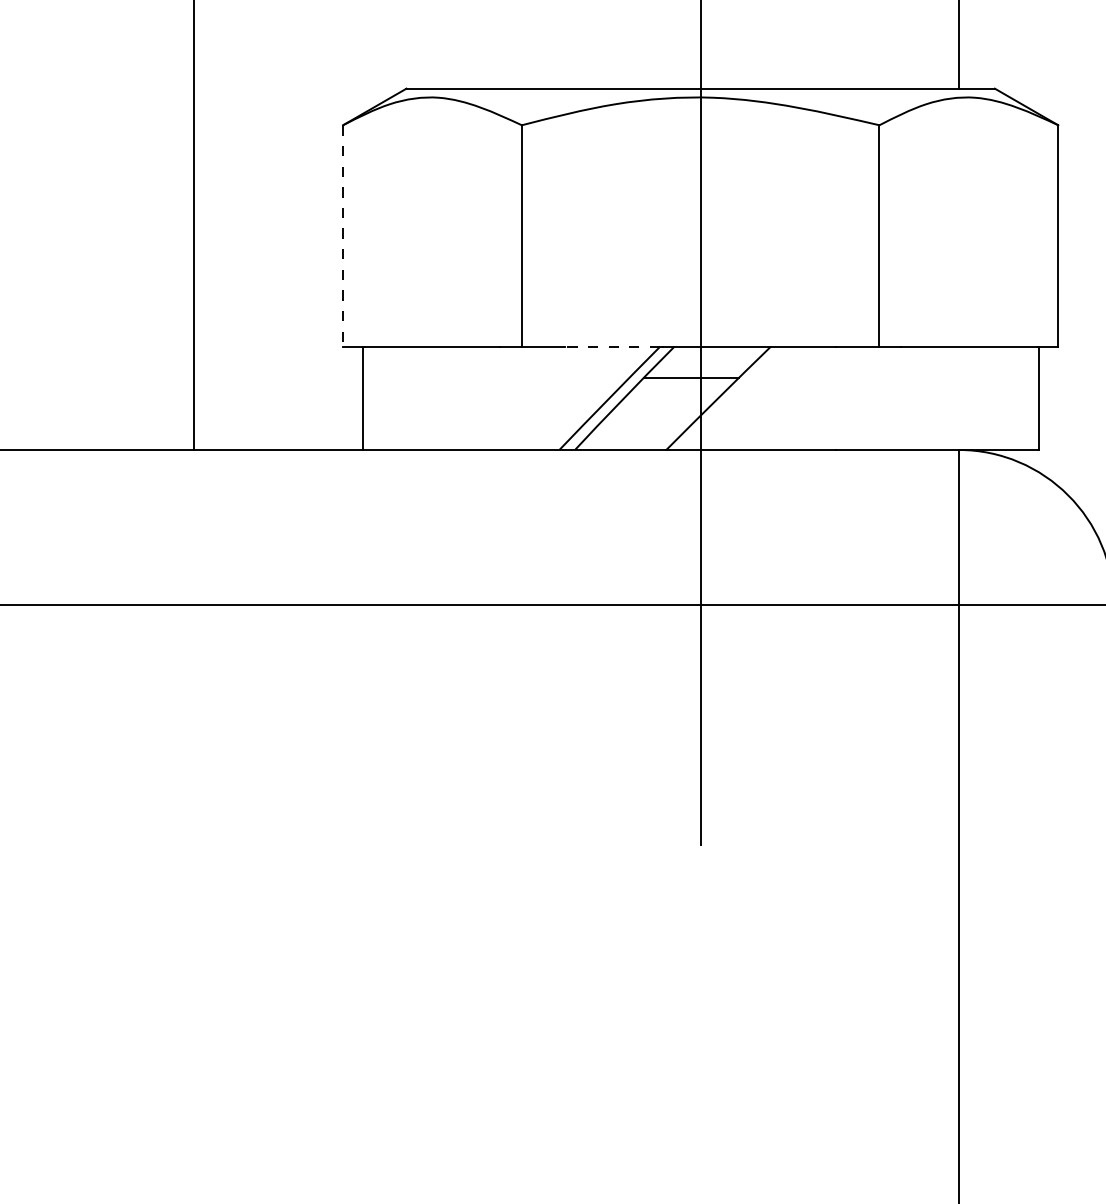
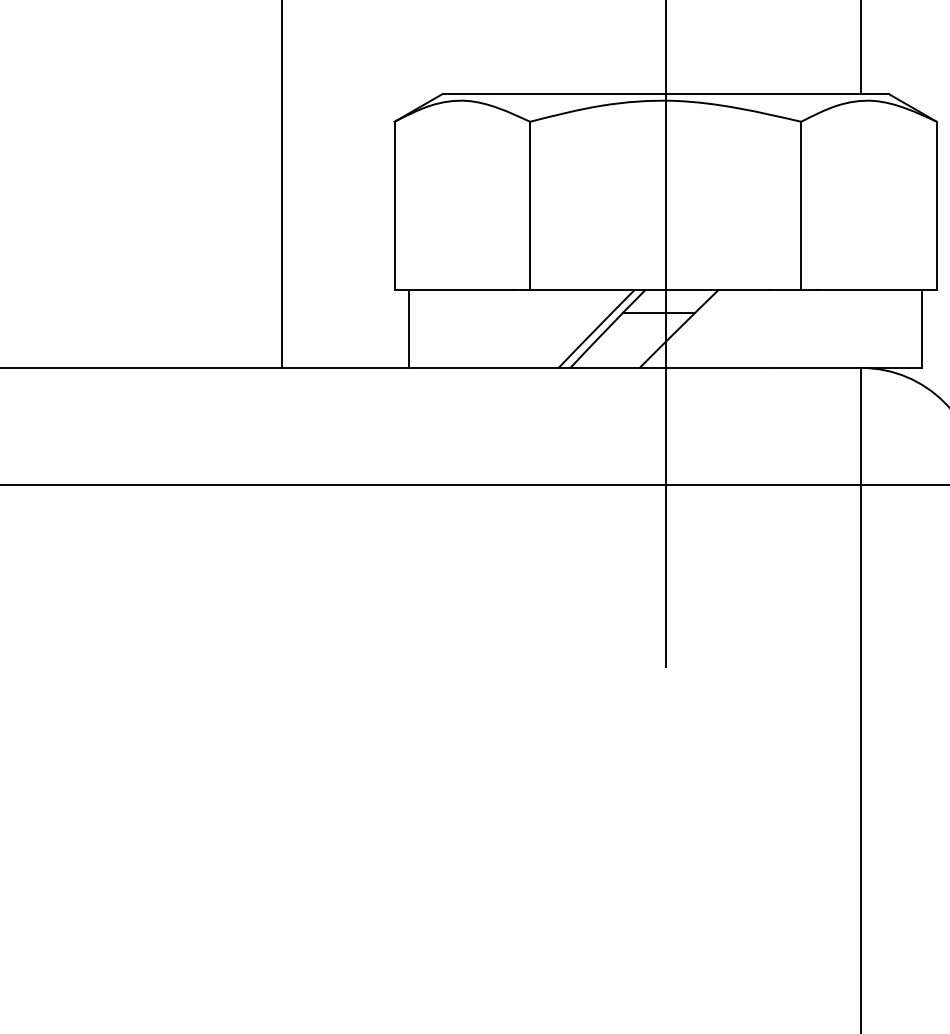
line: (342, 235) -> (394, 205), dashed -> solid
line: (612, 346) -> (598, 289), dashed -> solid

